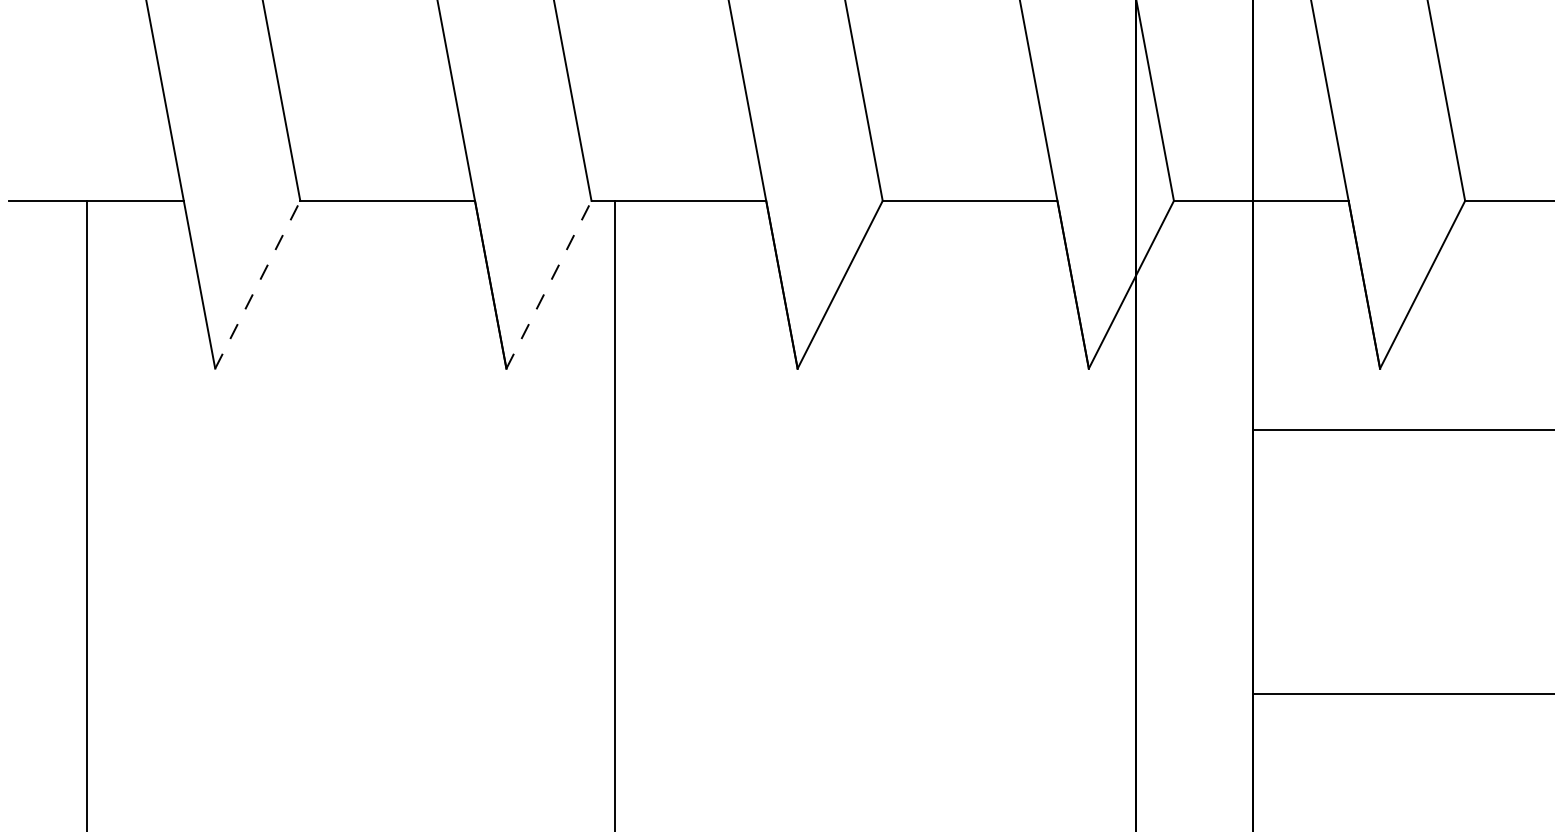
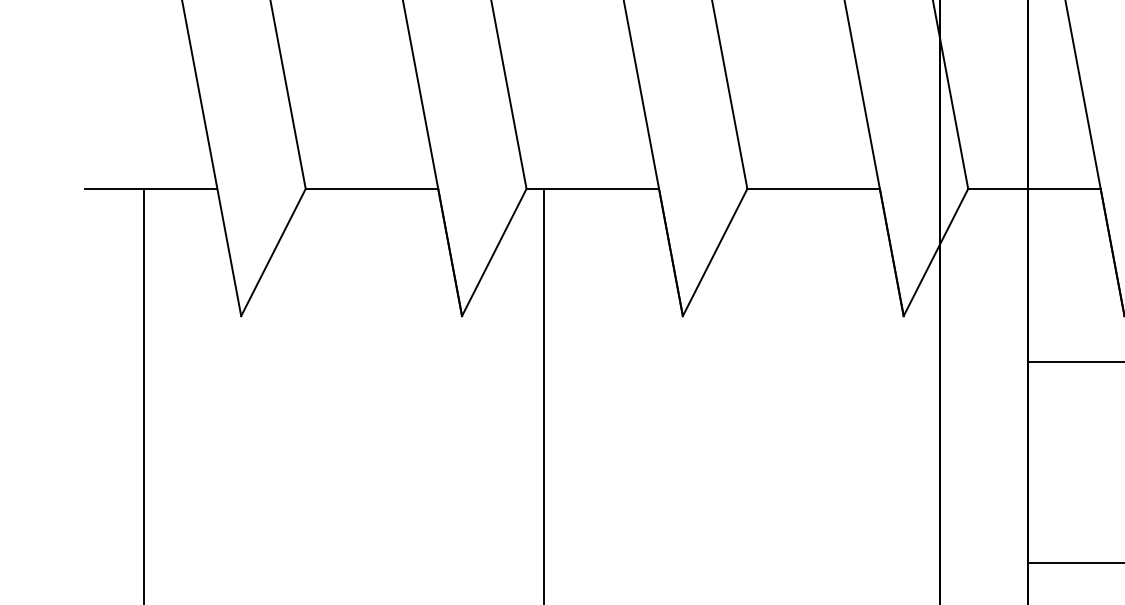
line: (258, 284) -> (274, 252), dashed -> solid
line: (549, 284) -> (494, 252), dashed -> solid

